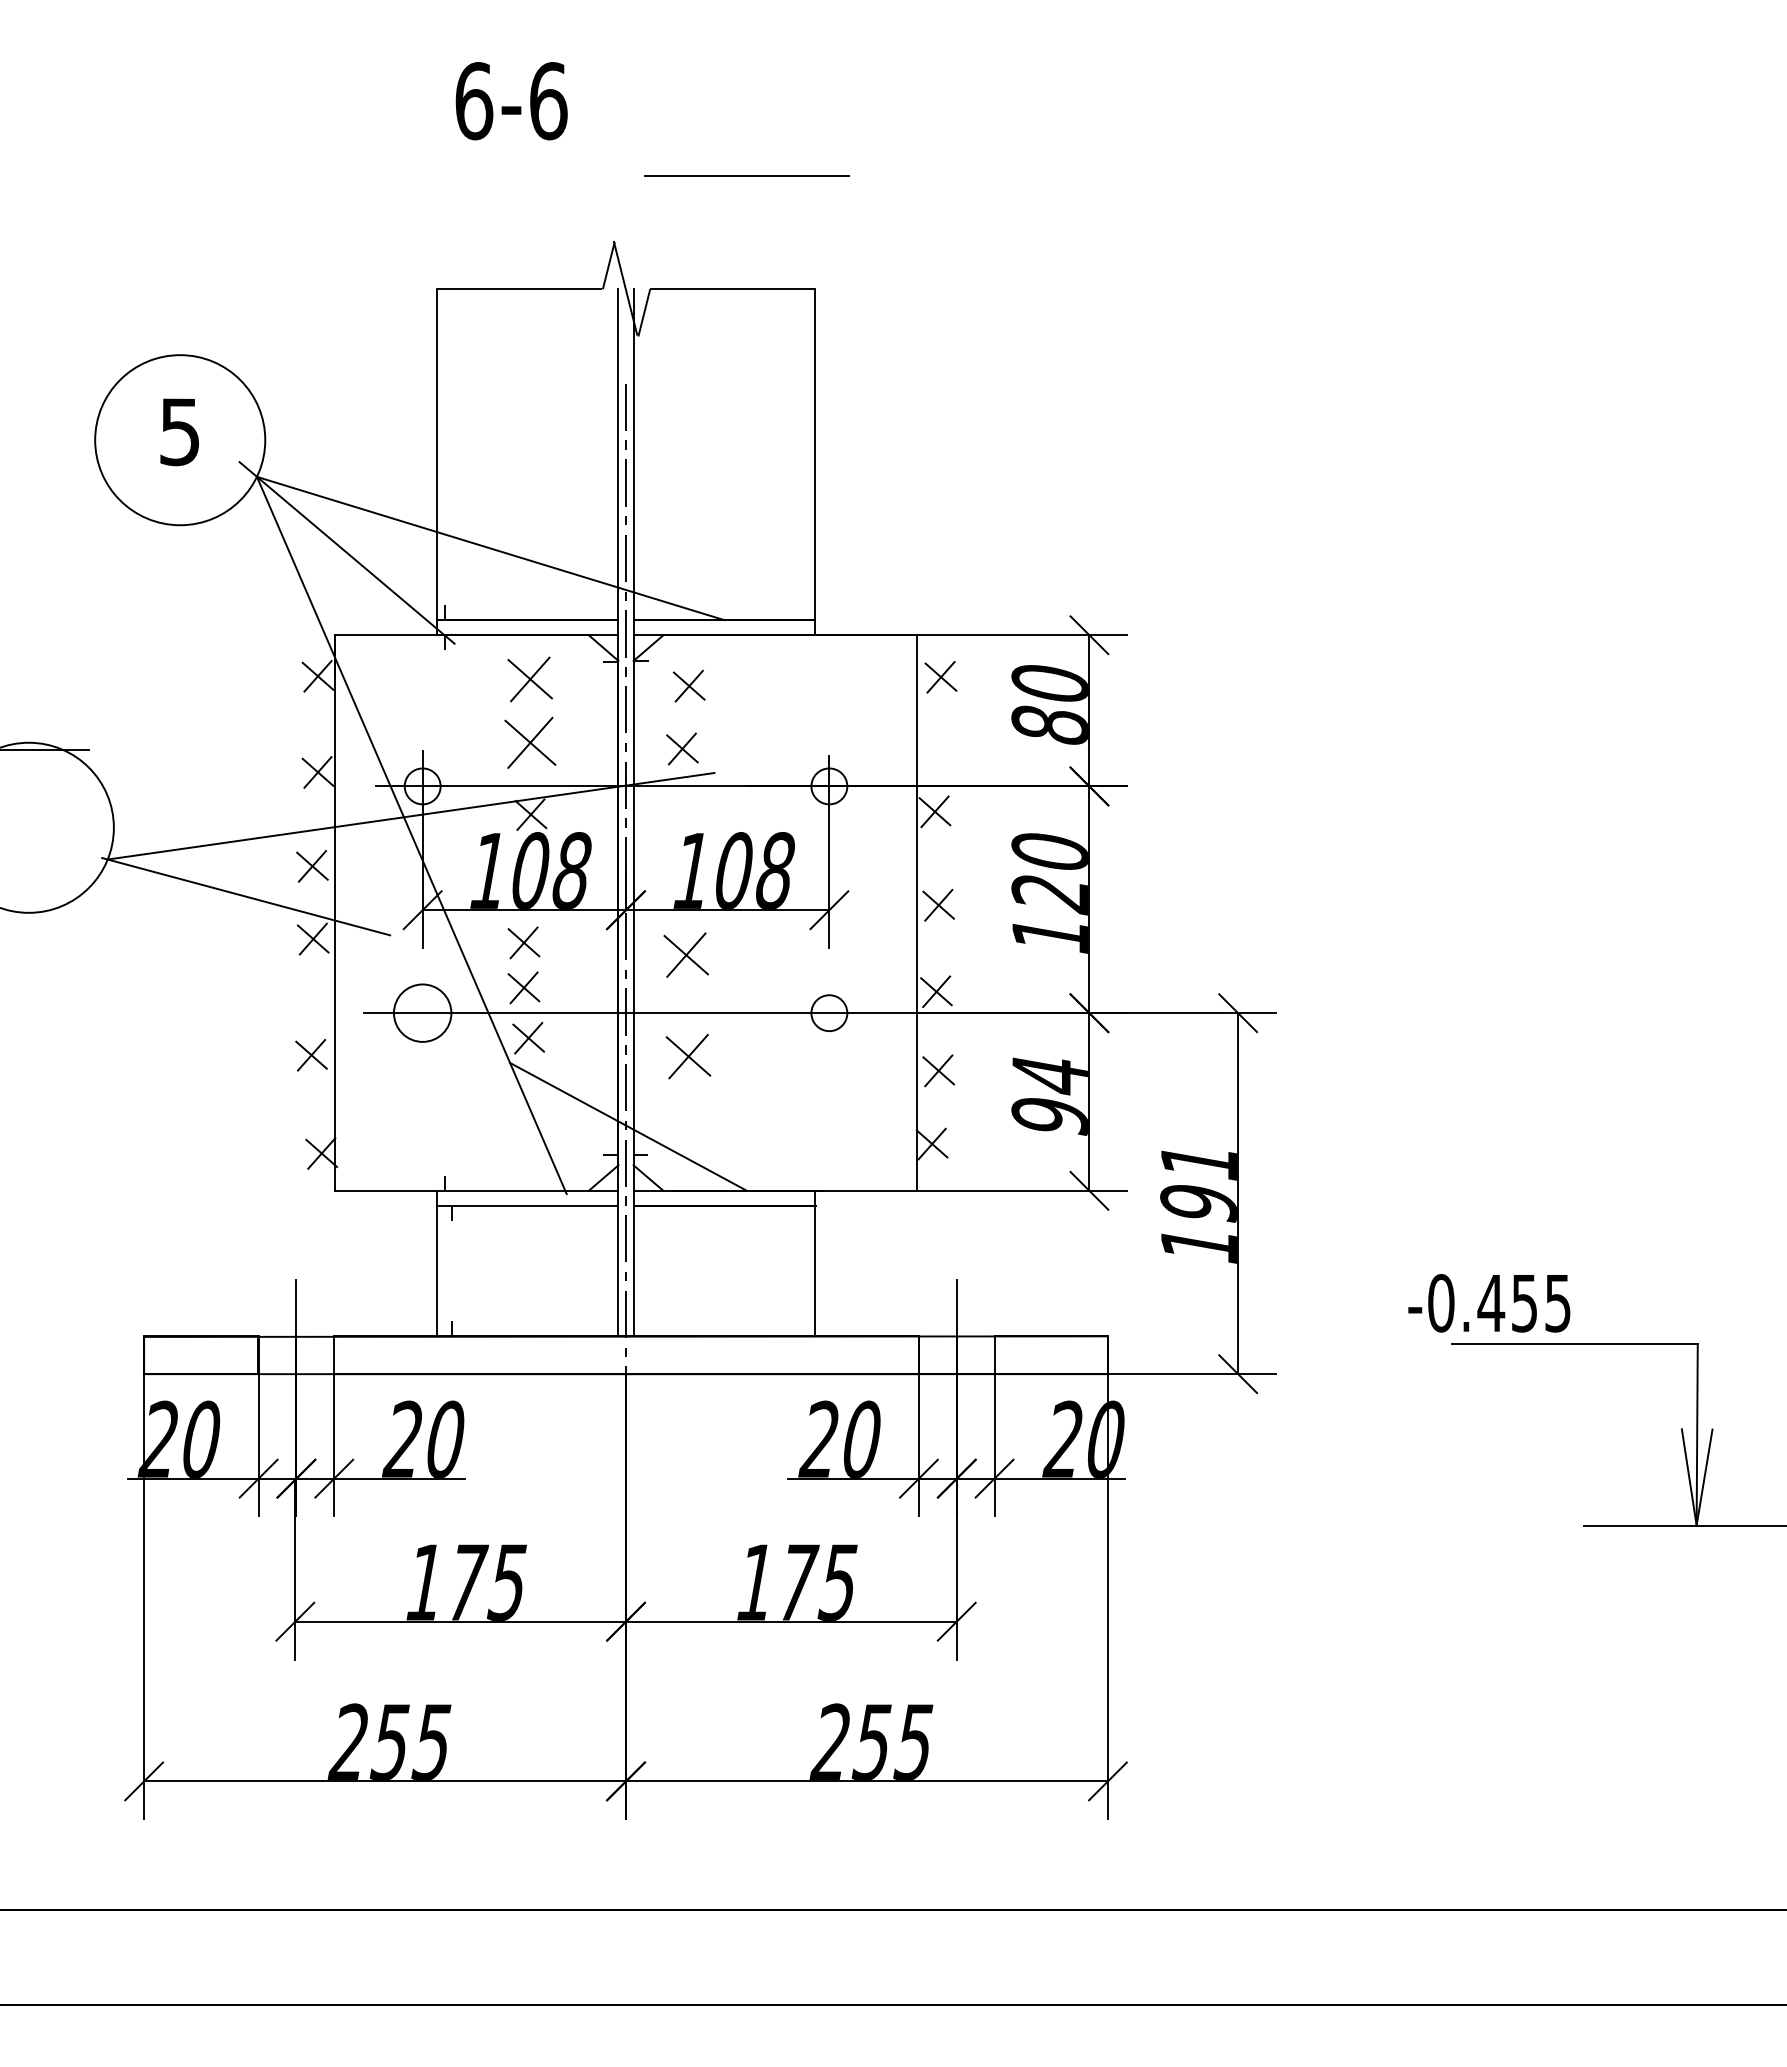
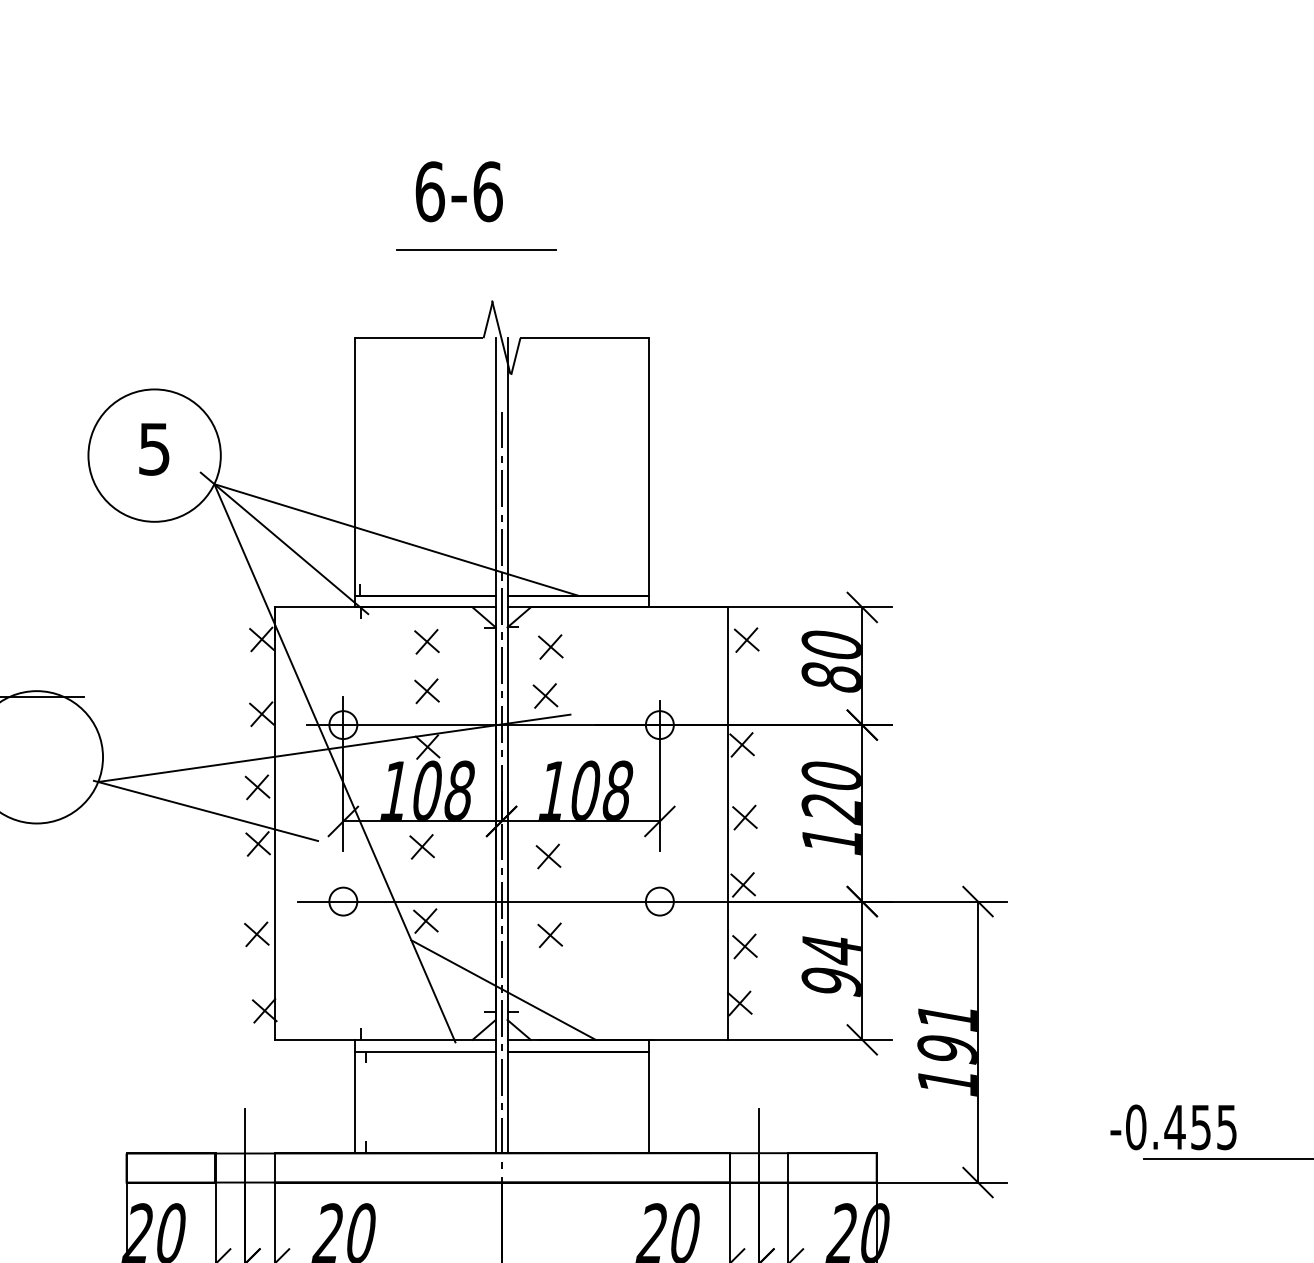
text: (511, 101) -> (459, 192), moved
line: (746, 175) -> (476, 249), moved
part: (529, 679) -> (426, 641), size x0.71
part: (529, 742) -> (426, 690), size x0.62
part: (686, 955) -> (548, 856), size x0.71
part: (523, 987) -> (421, 881), removed
circle: (422, 1013) -> (343, 901), size x0.62
part: (688, 1056) -> (550, 935), size x0.71

